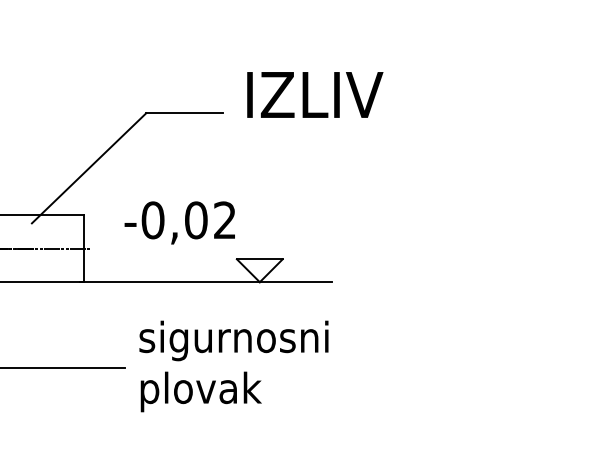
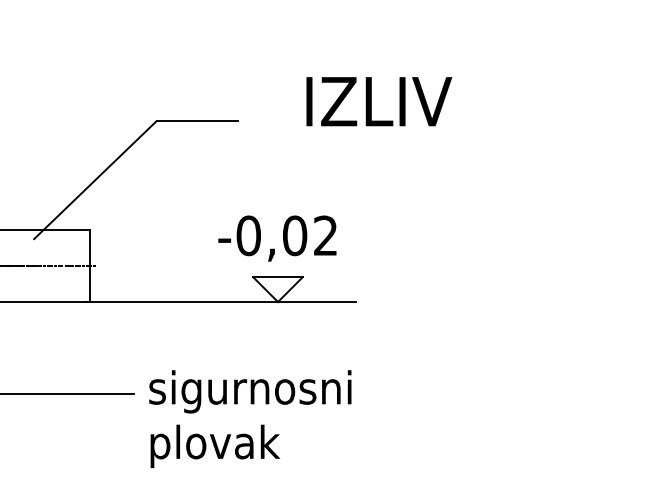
text: (315, 94) -> (379, 101), moved
text: (179, 222) -> (277, 238), moved
text: (234, 366) -> (250, 419), moved

